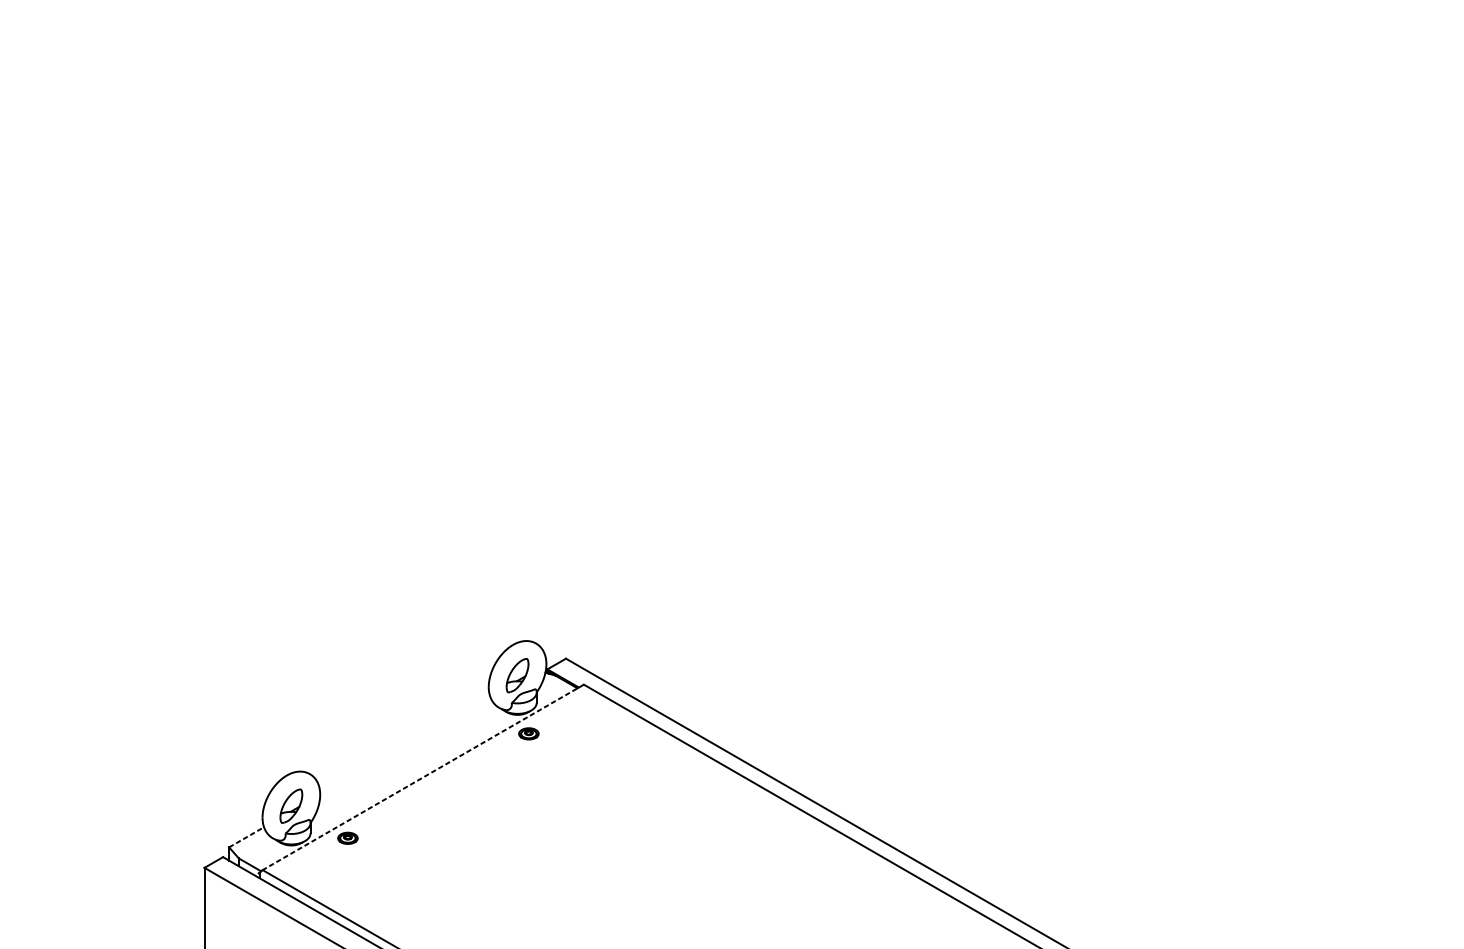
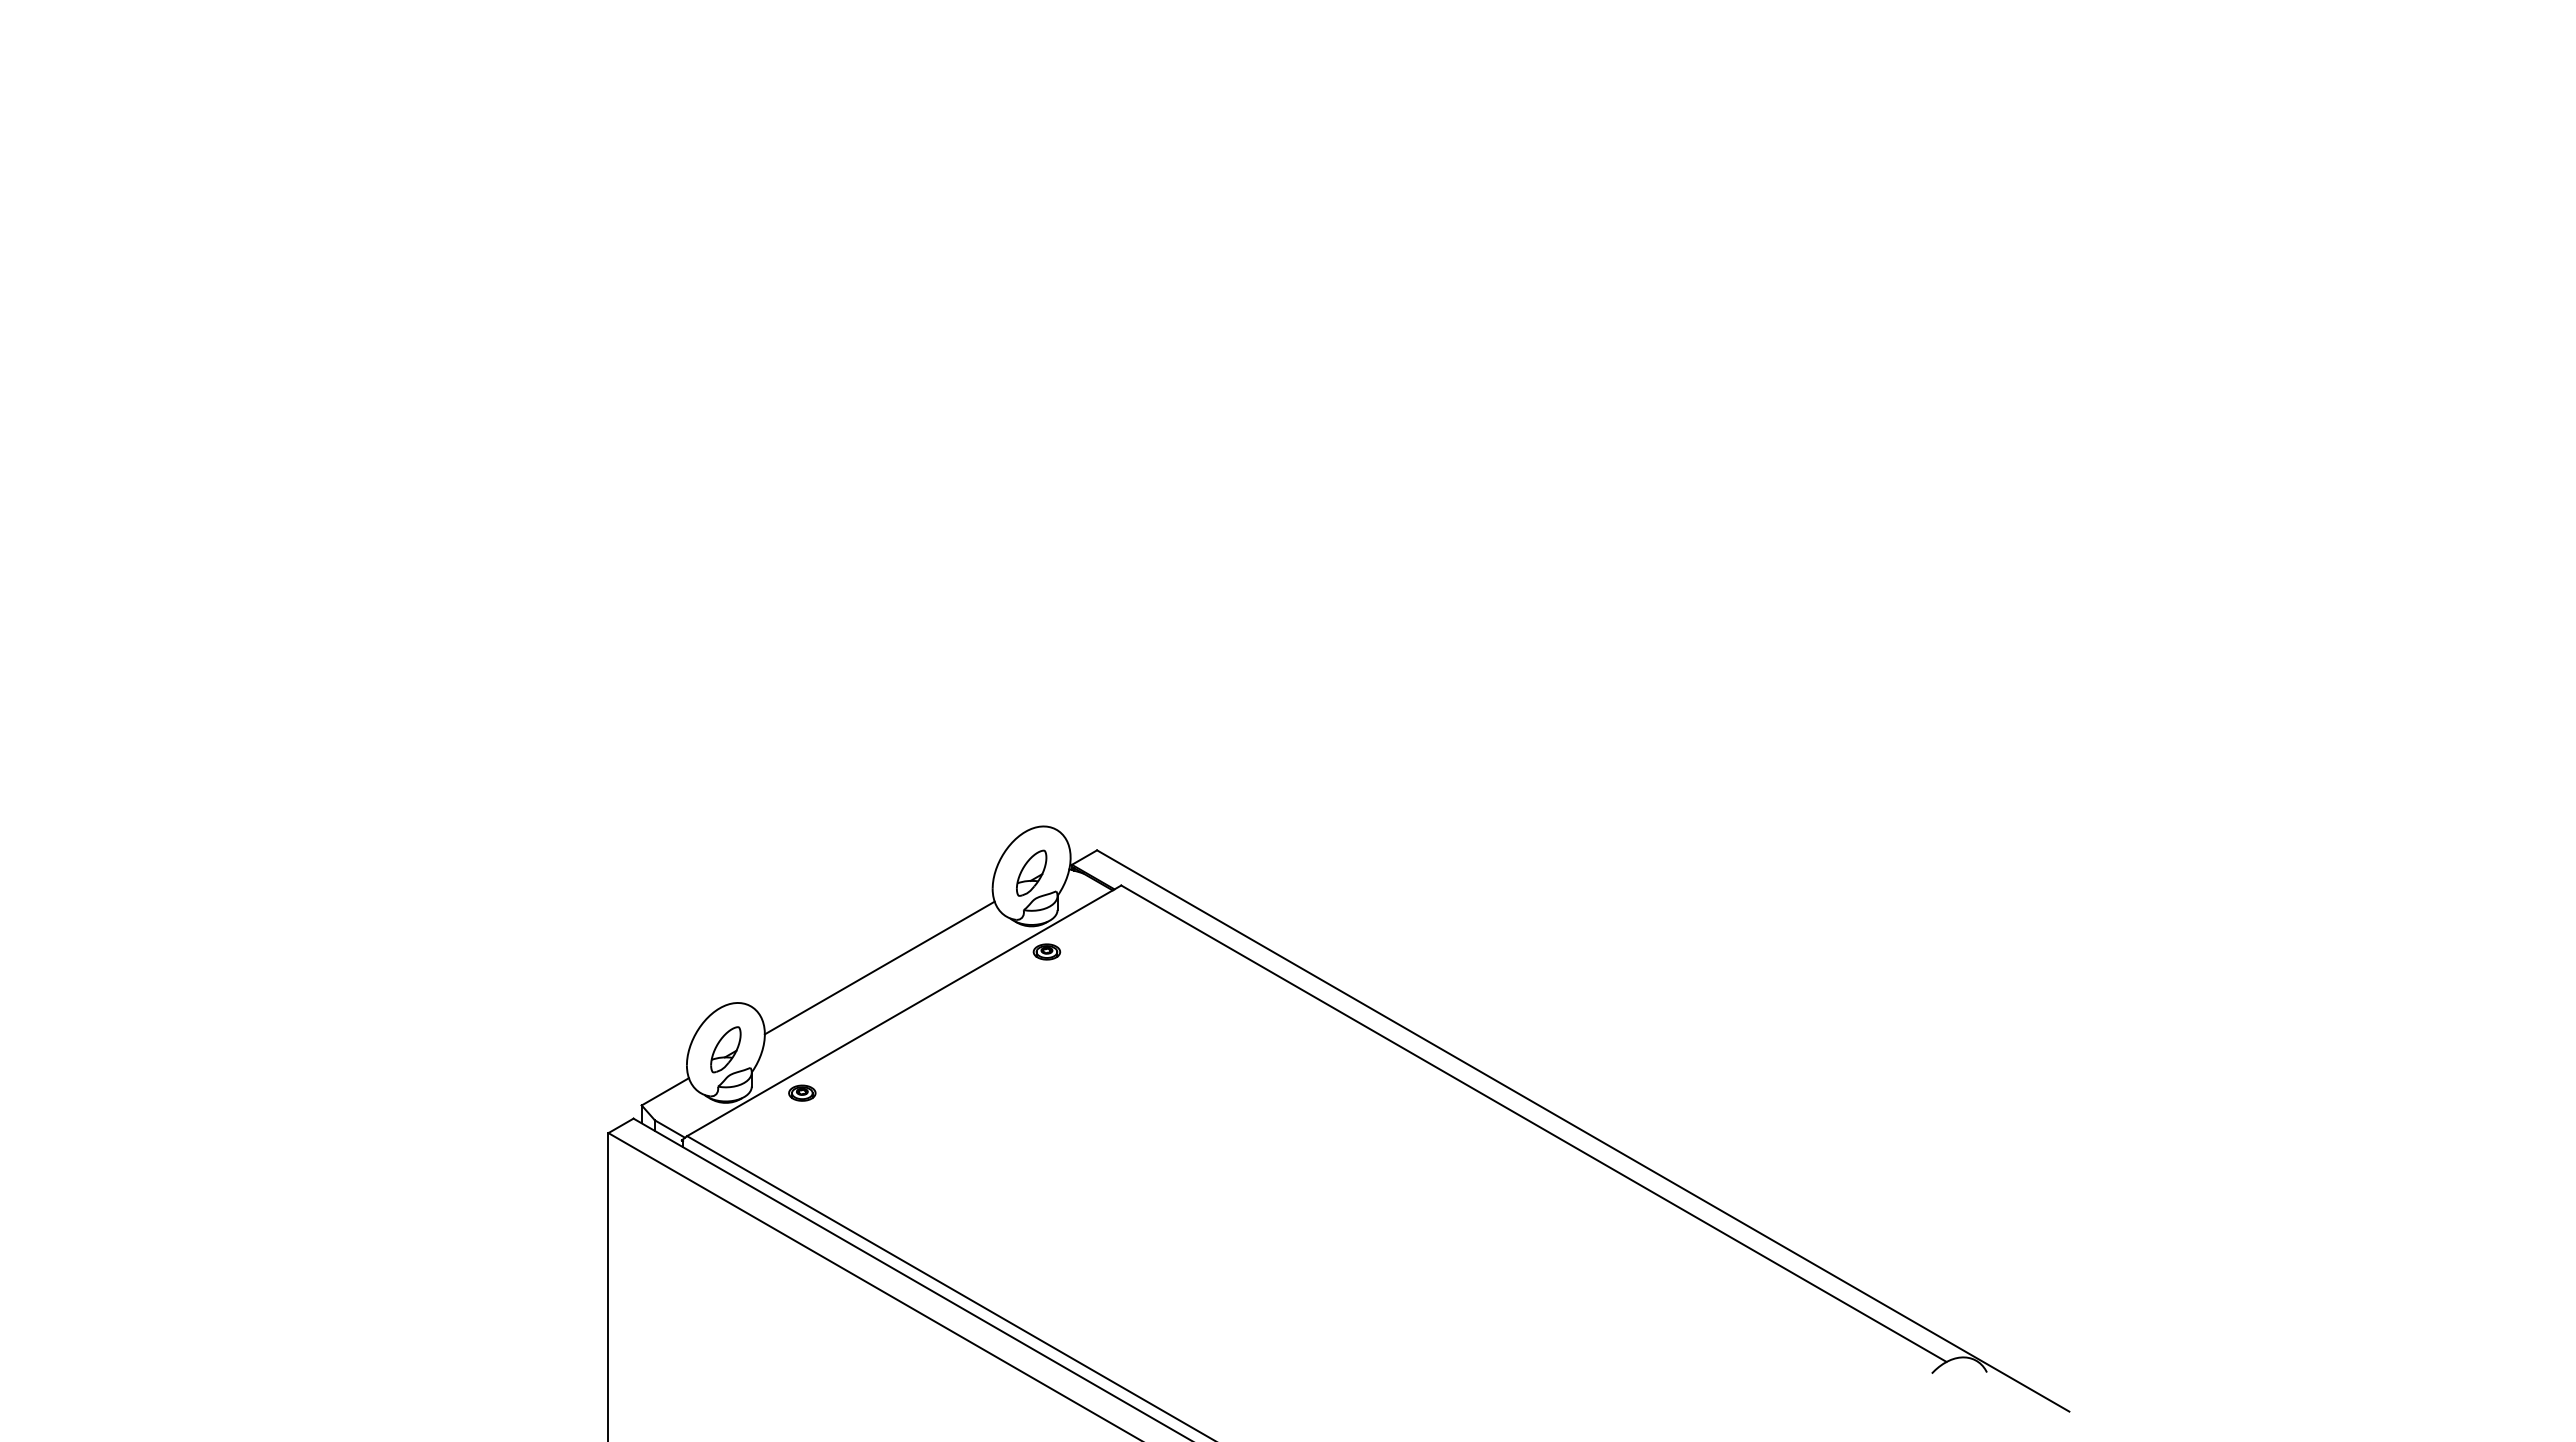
line: (405, 745) -> (879, 967), added
line: (423, 777) -> (904, 1010), dashed -> solid
line: (246, 837) -> (665, 1091), dashed -> solid

